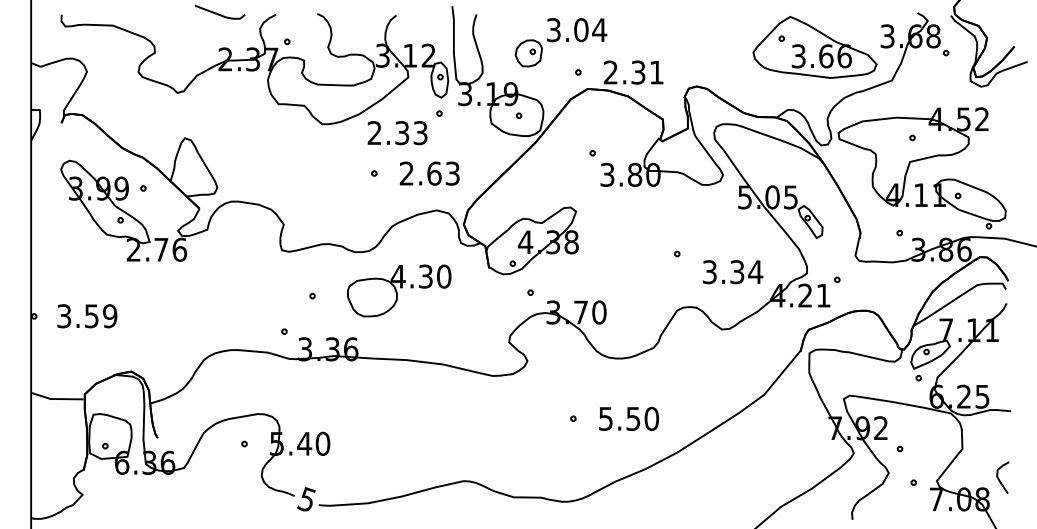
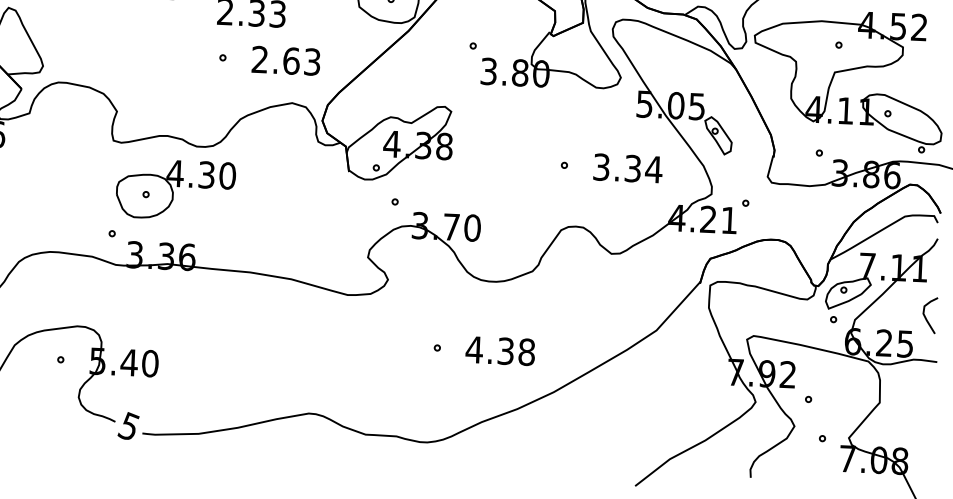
text: (733, 272) -> (628, 168), moved
part: (399, 290) -> (175, 189), moved
text: (628, 418) -> (500, 350), 5.50 -> 4.38
curve: (999, 478) -> (926, 316), moved

